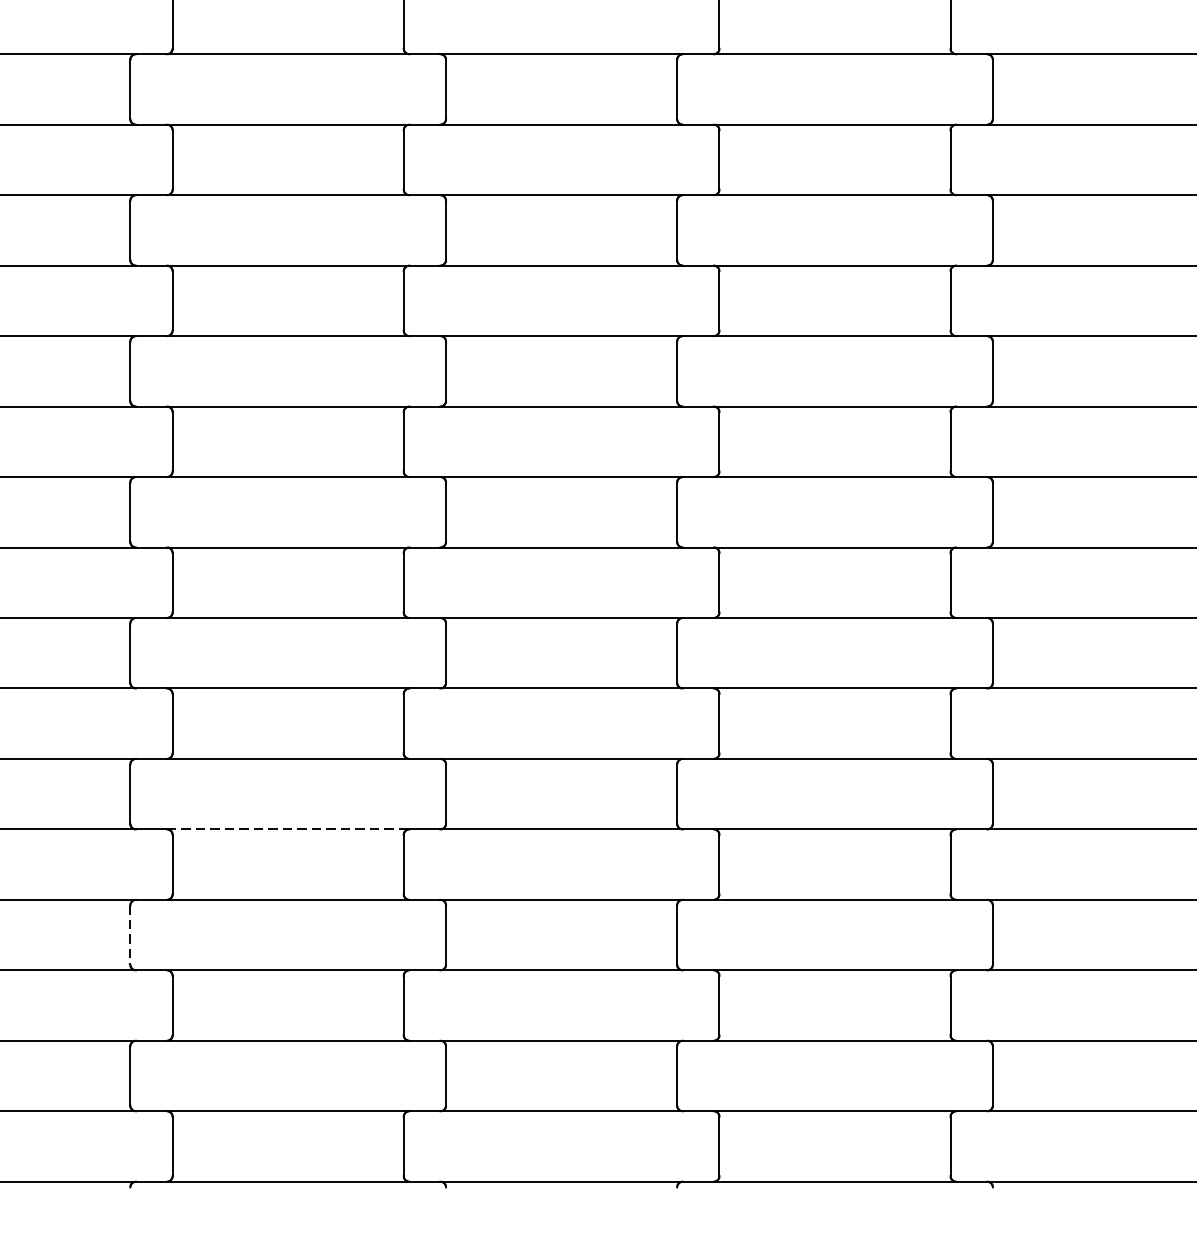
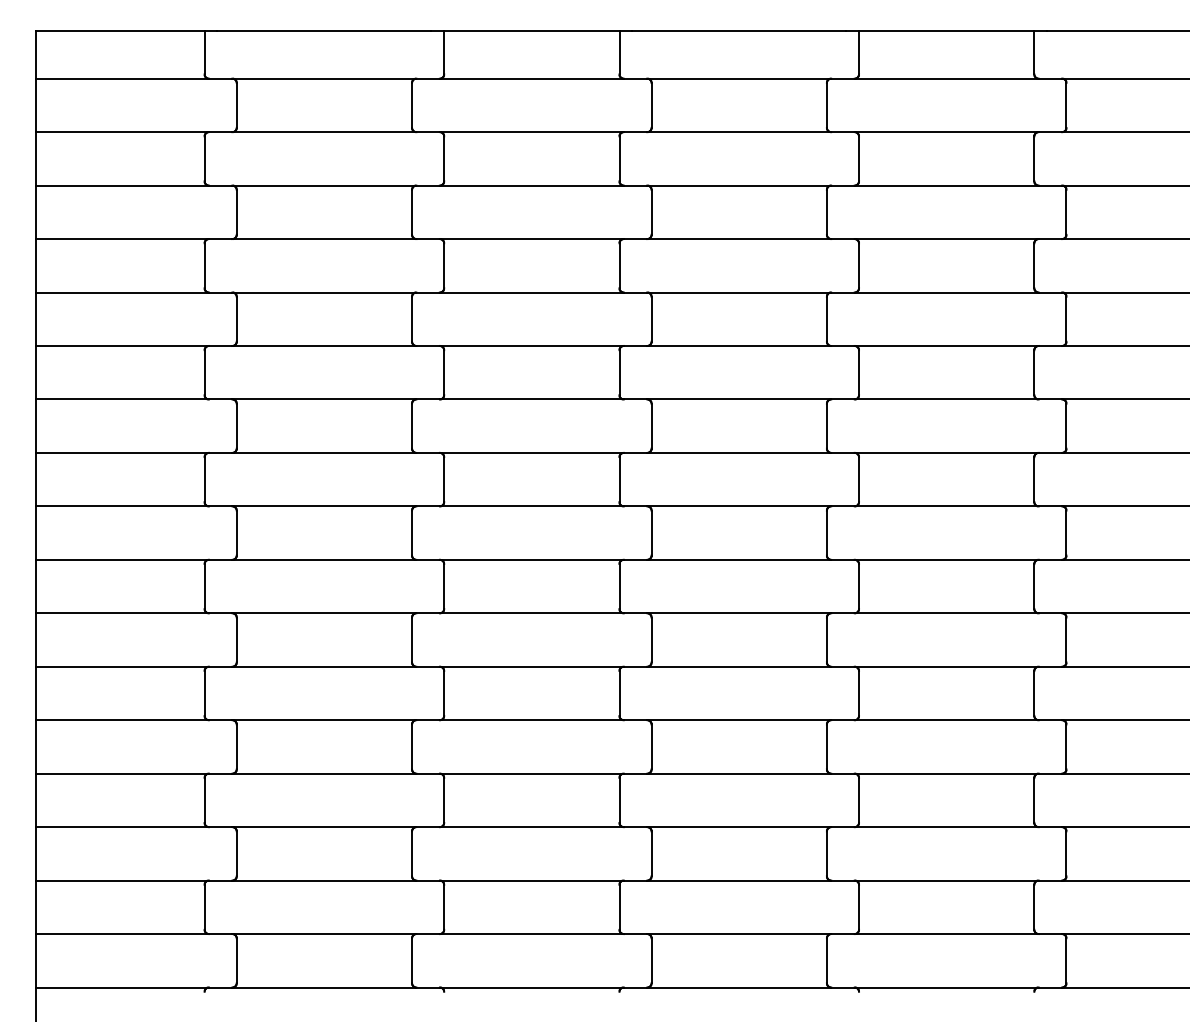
line: (288, 829) -> (324, 720), dashed -> solid
line: (130, 935) -> (204, 800), dashed -> solid

